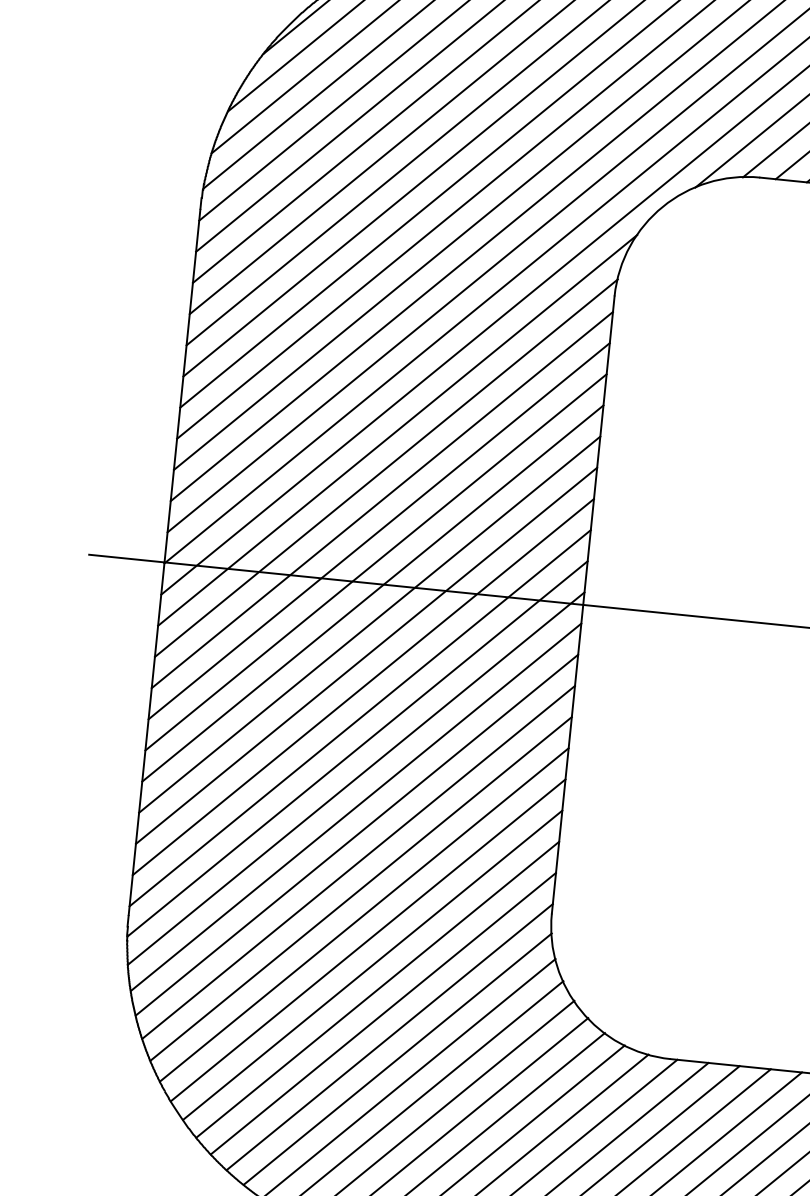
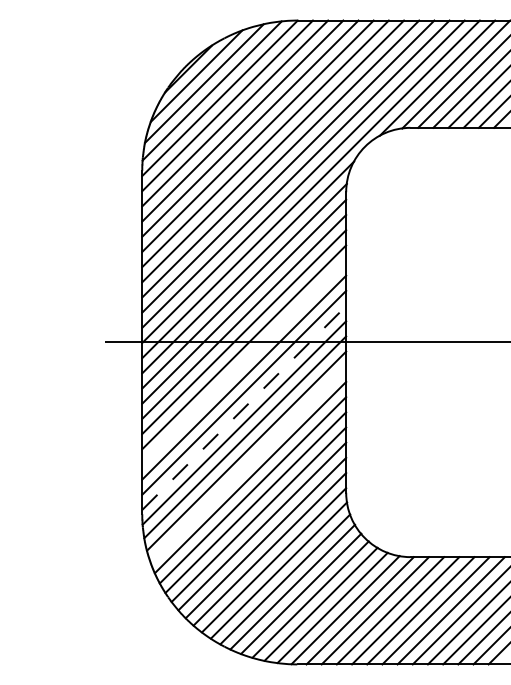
line: (370, 624) -> (244, 362), removed
line: (360, 717) -> (244, 407), solid -> dashed
line: (357, 835) -> (248, 464), removed

